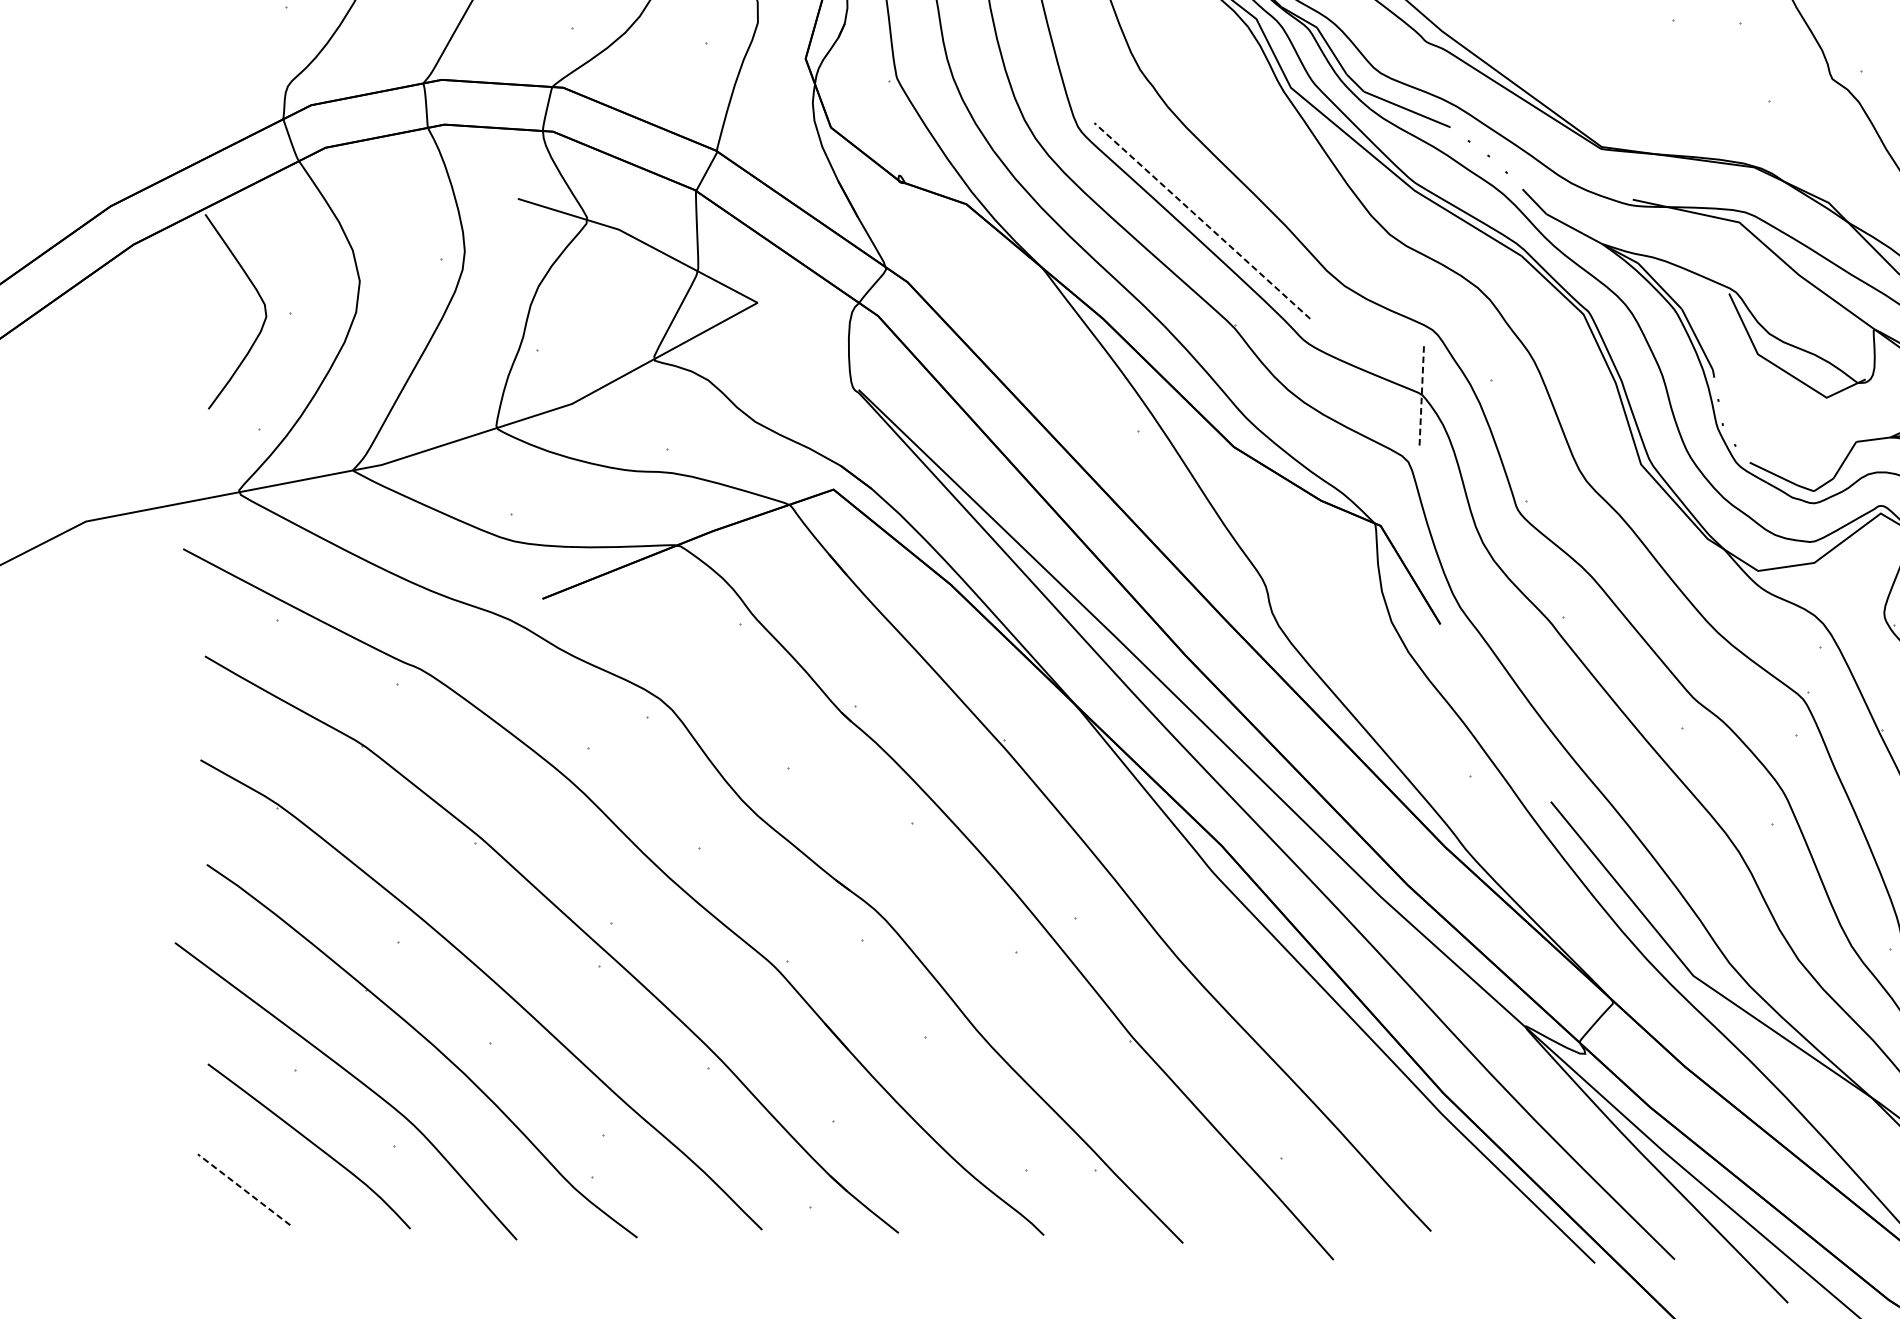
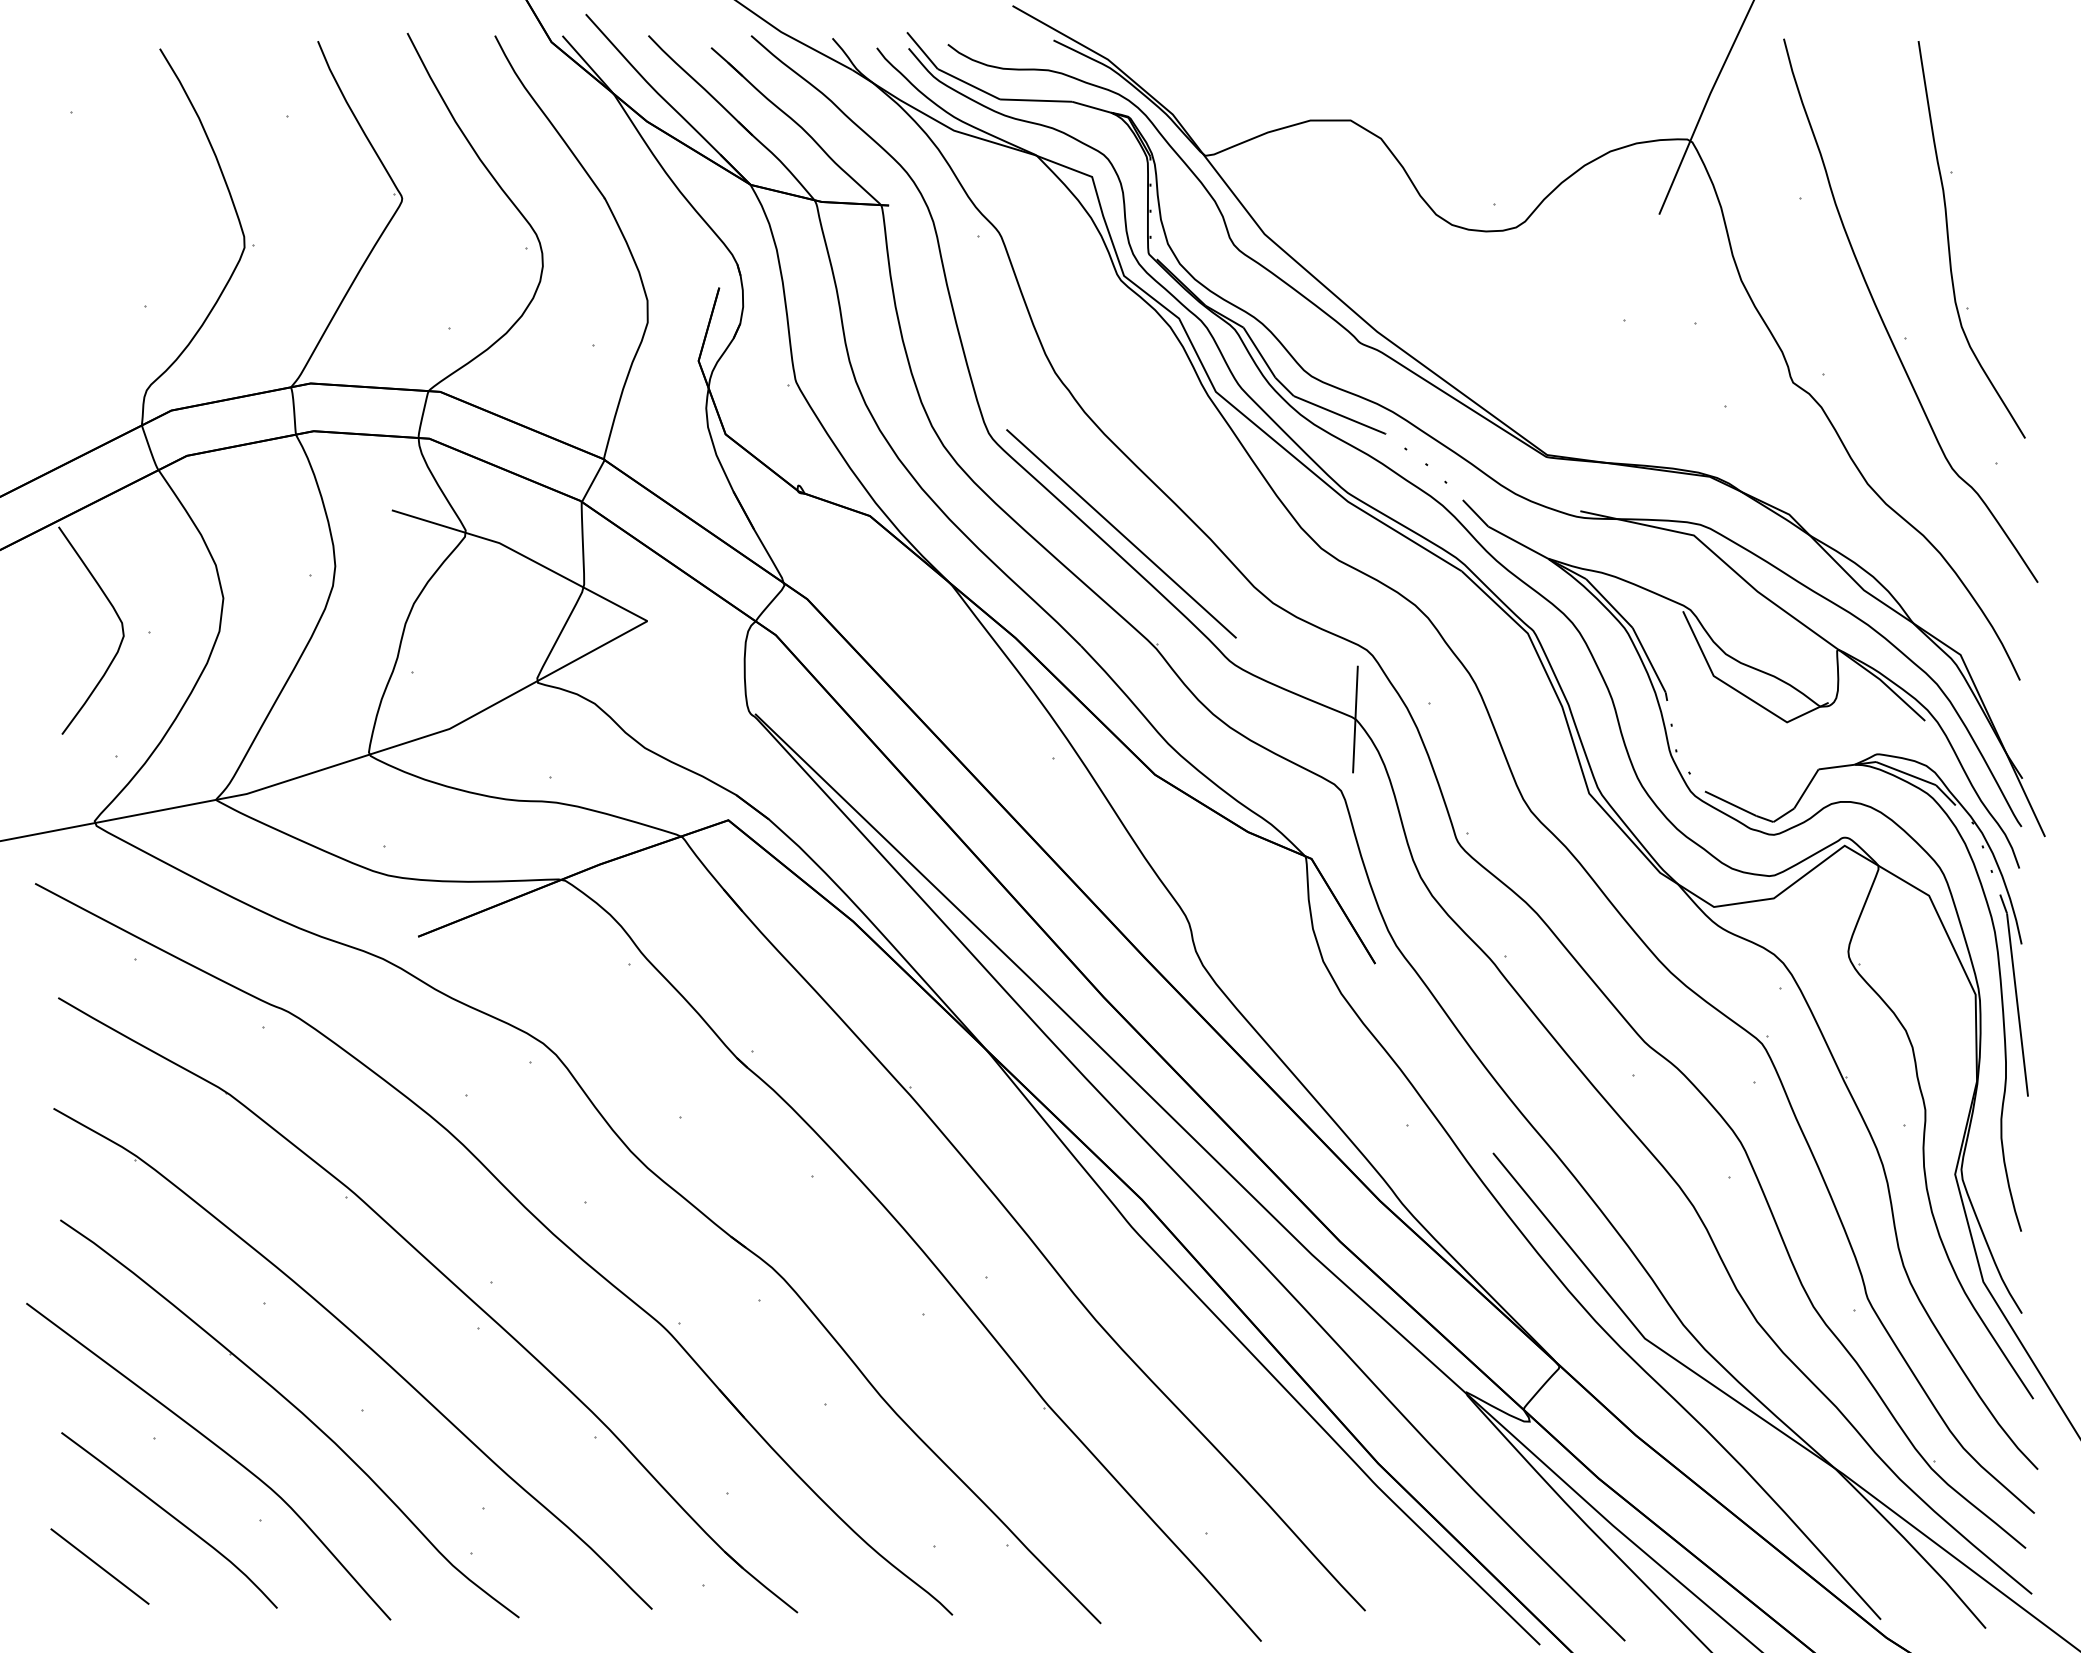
line: (1202, 220) -> (1121, 533), dashed -> solid
line: (1421, 395) -> (1355, 719), dashed -> solid
line: (243, 1189) -> (99, 1566), dashed -> solid

